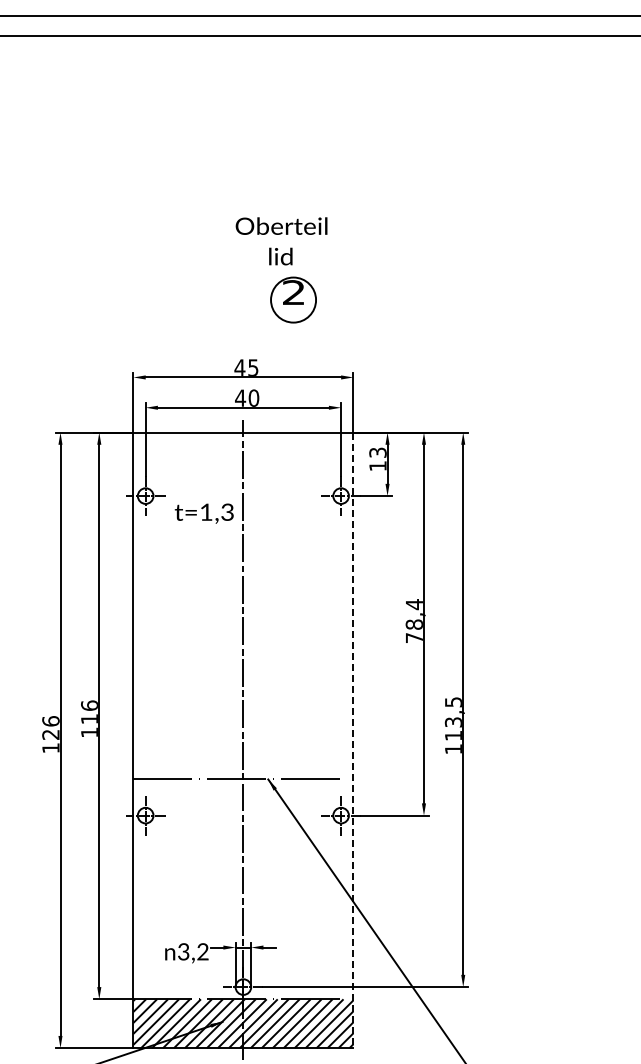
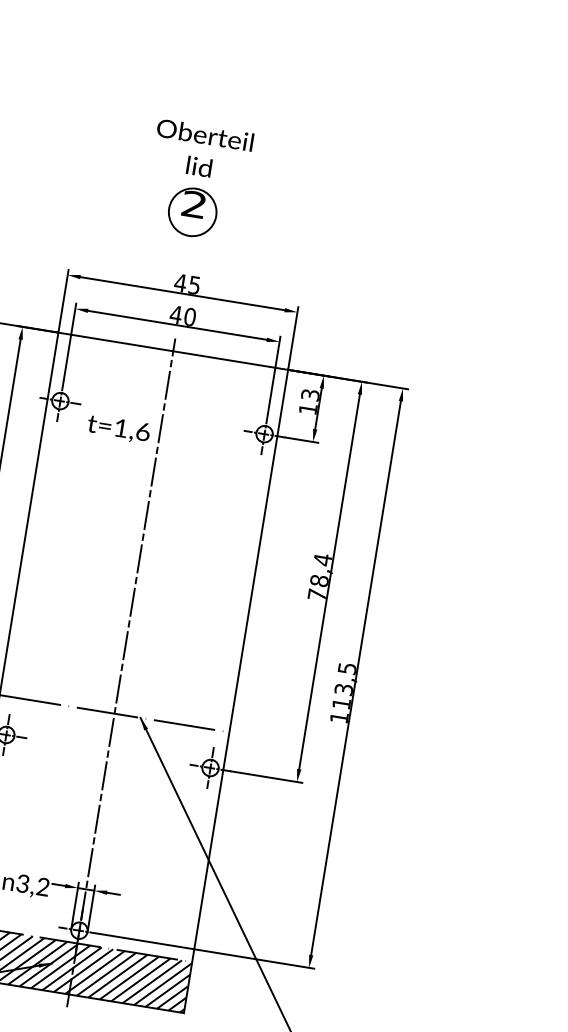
text: (281, 241) -> (202, 151), moved
part: (293, 299) -> (192, 211), moved
text: (227, 511) -> (143, 431), t=1,3 -> t=1,6
line: (353, 740) -> (236, 691), dashed -> solid

